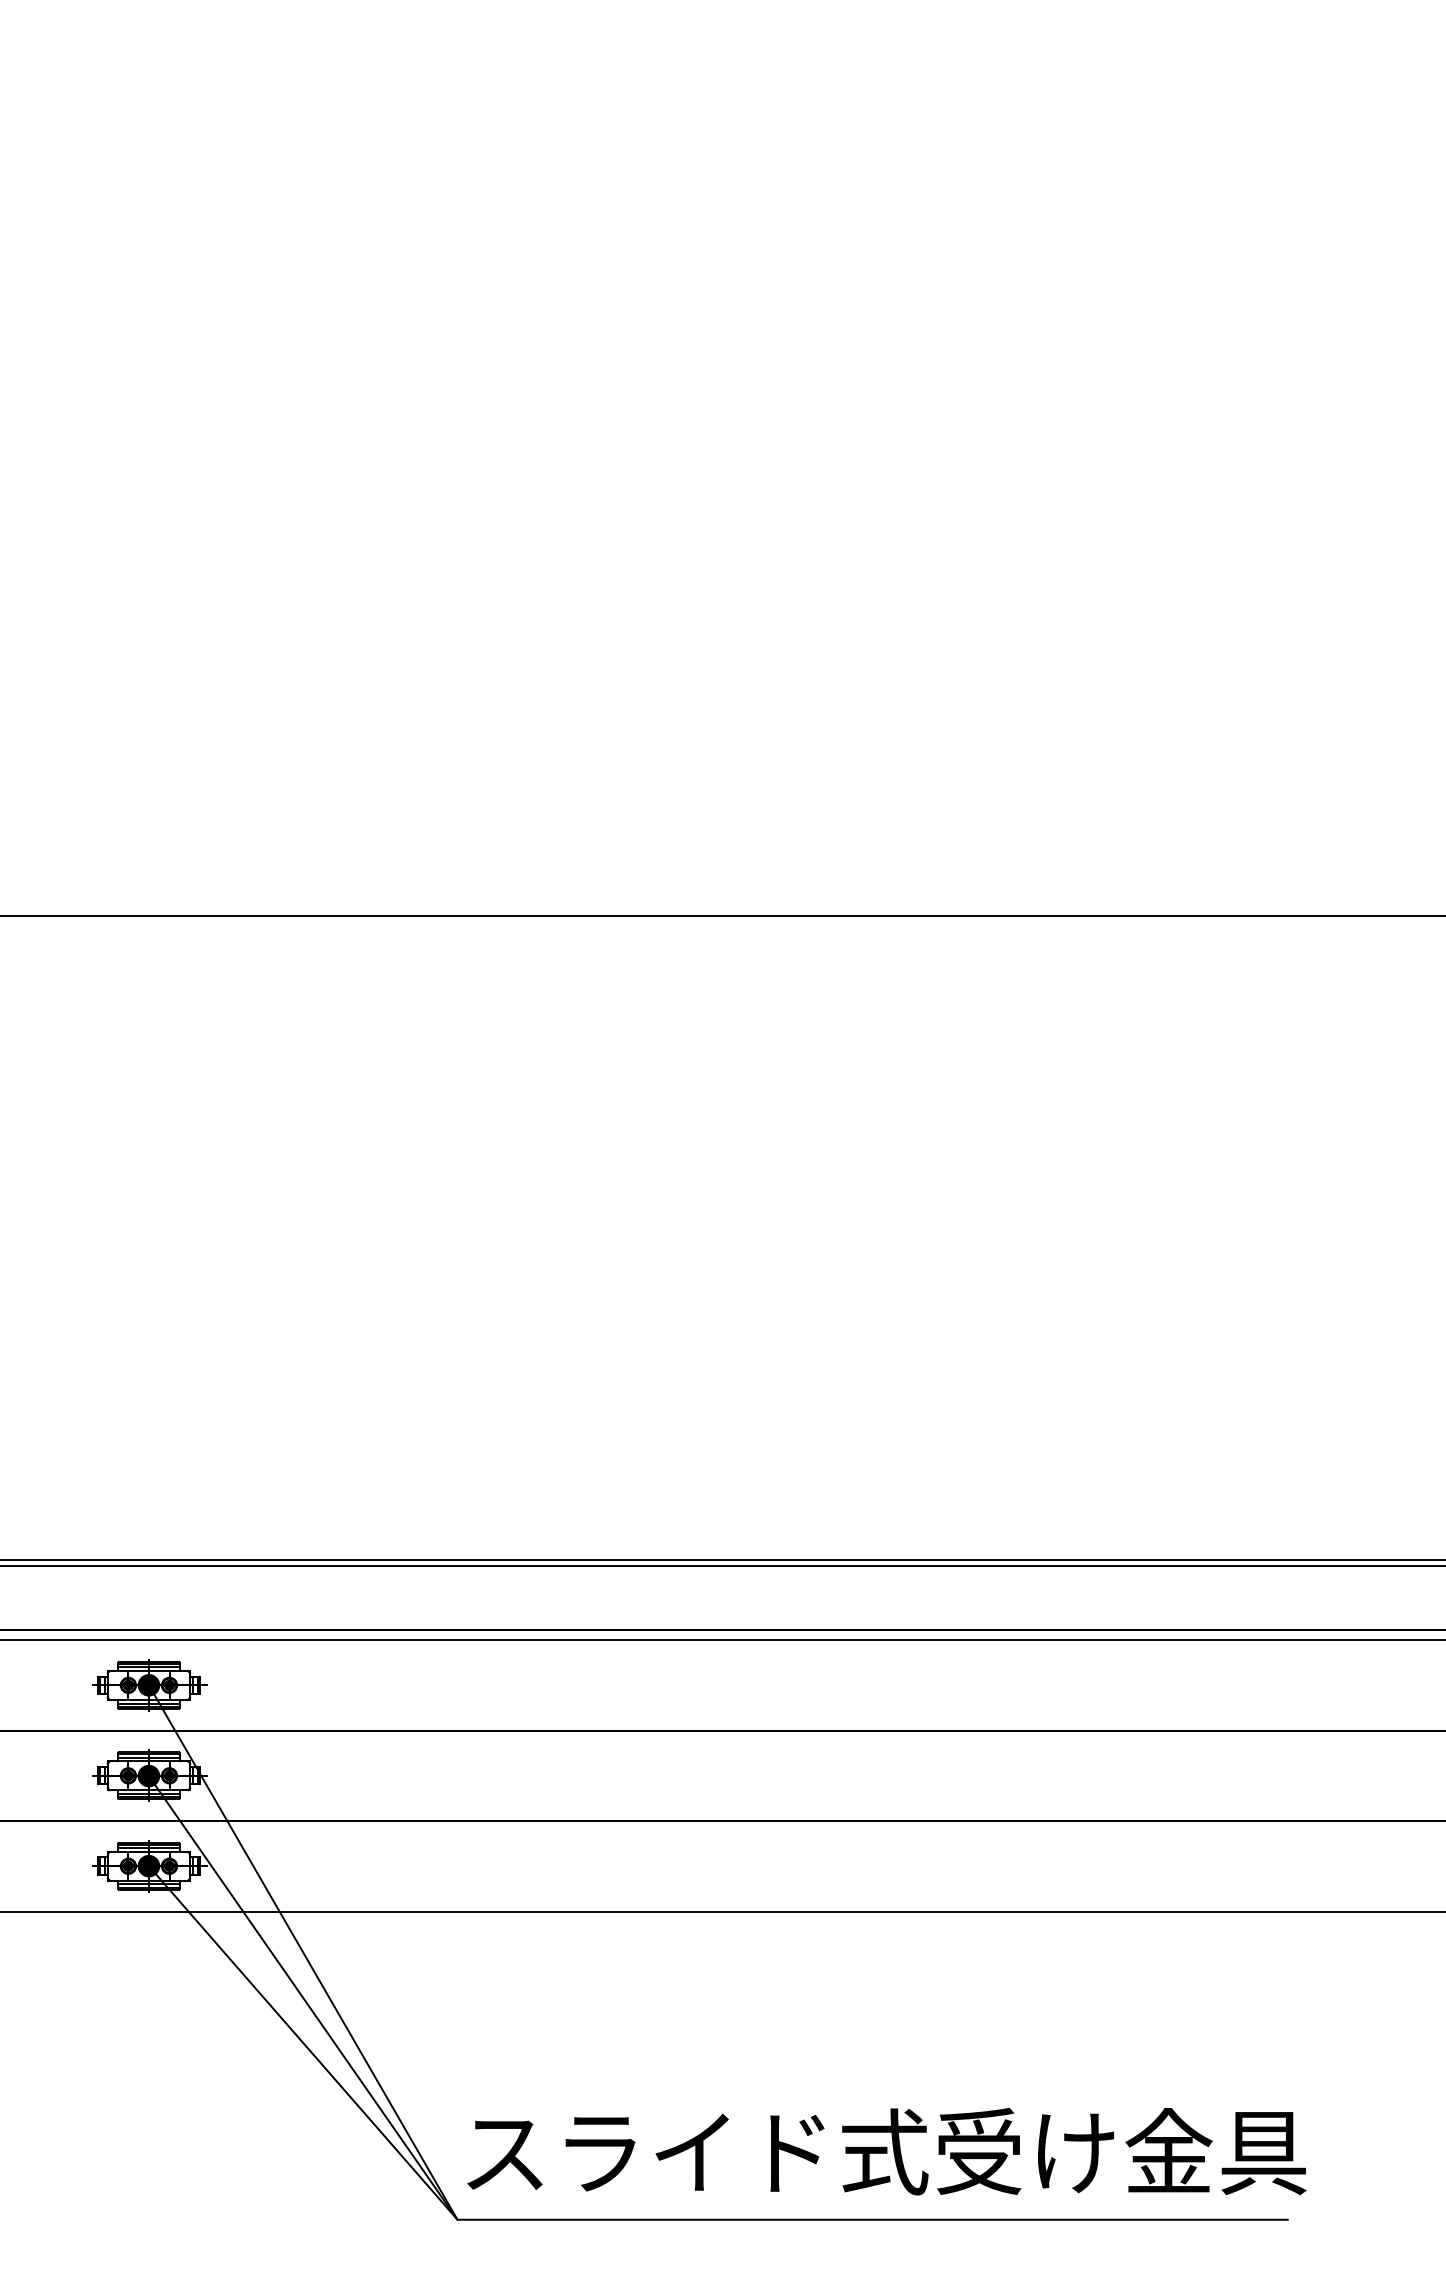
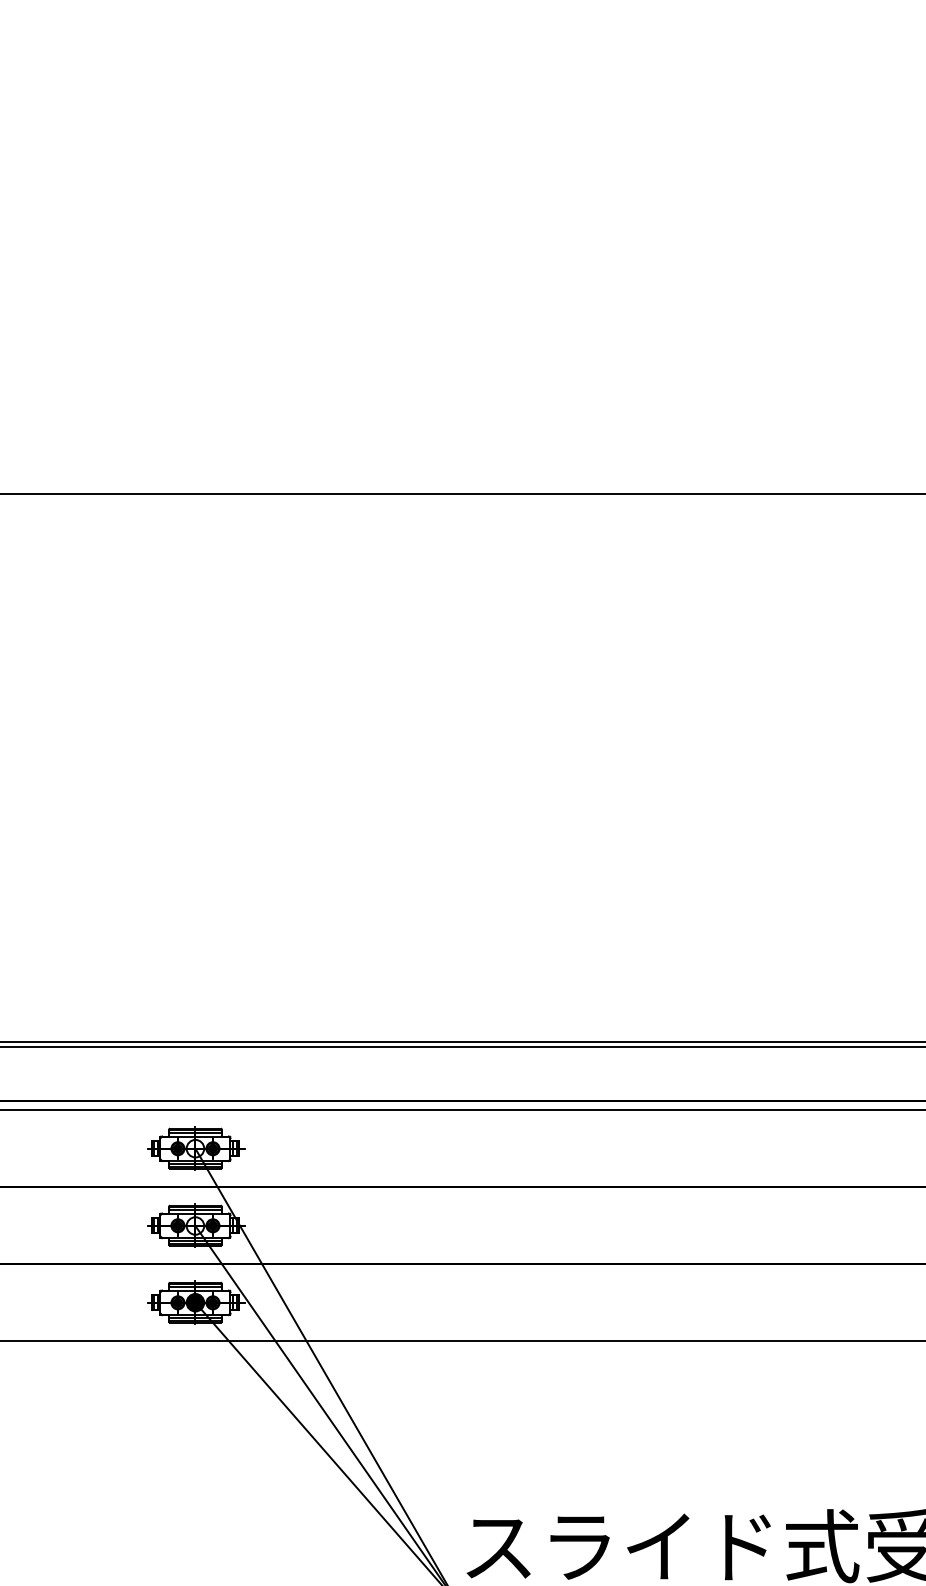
fill: (148, 1685) -> (195, 1148), removed
fill: (148, 1775) -> (195, 1225), removed

